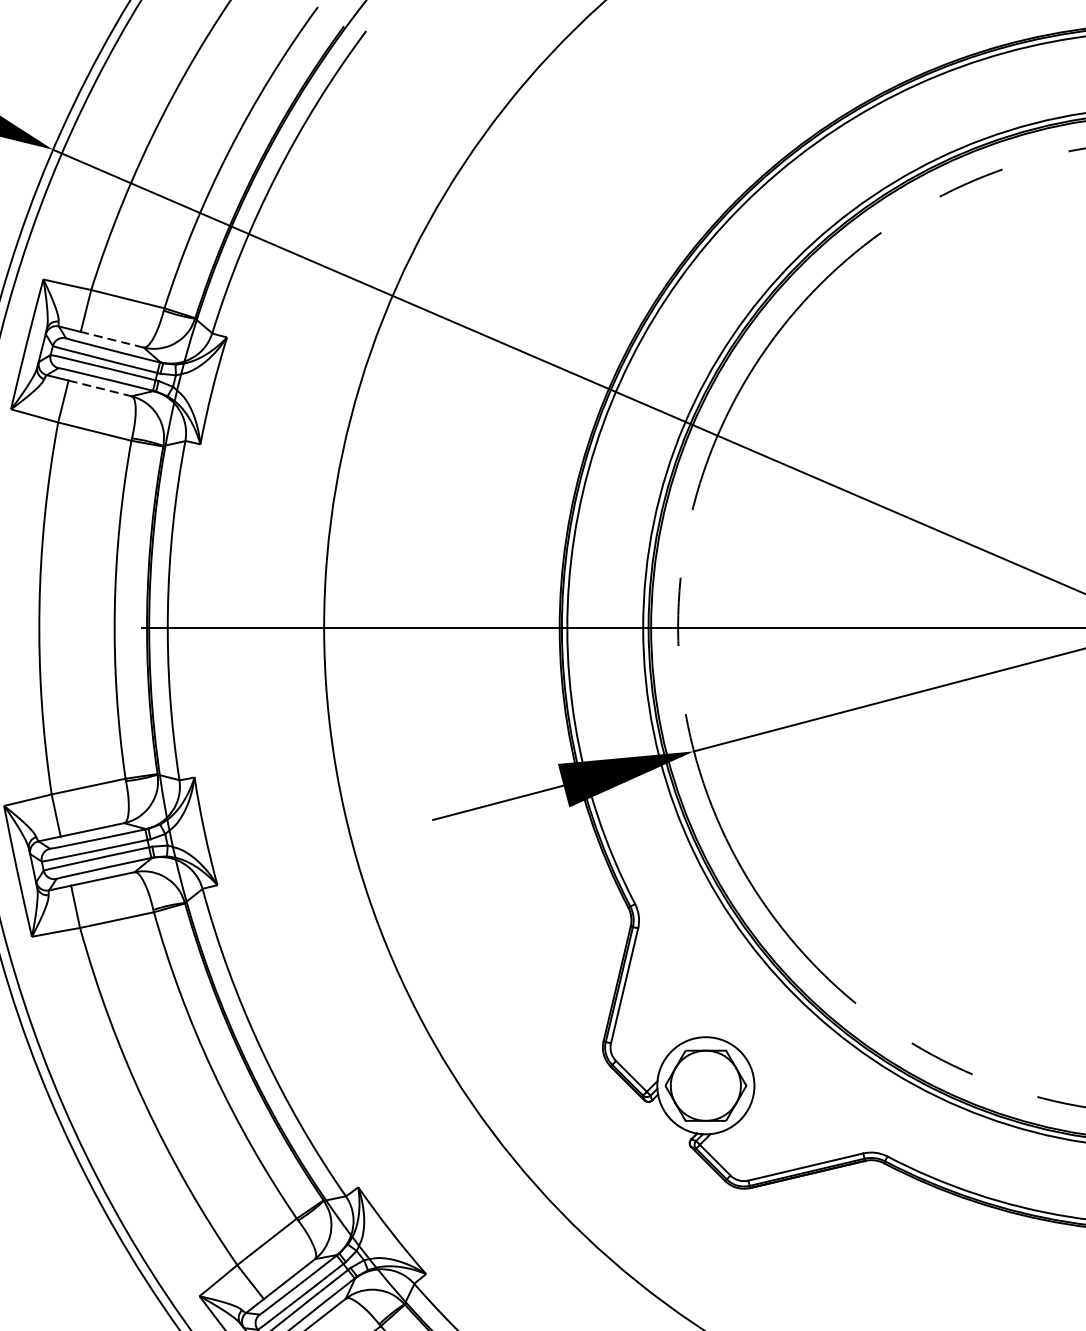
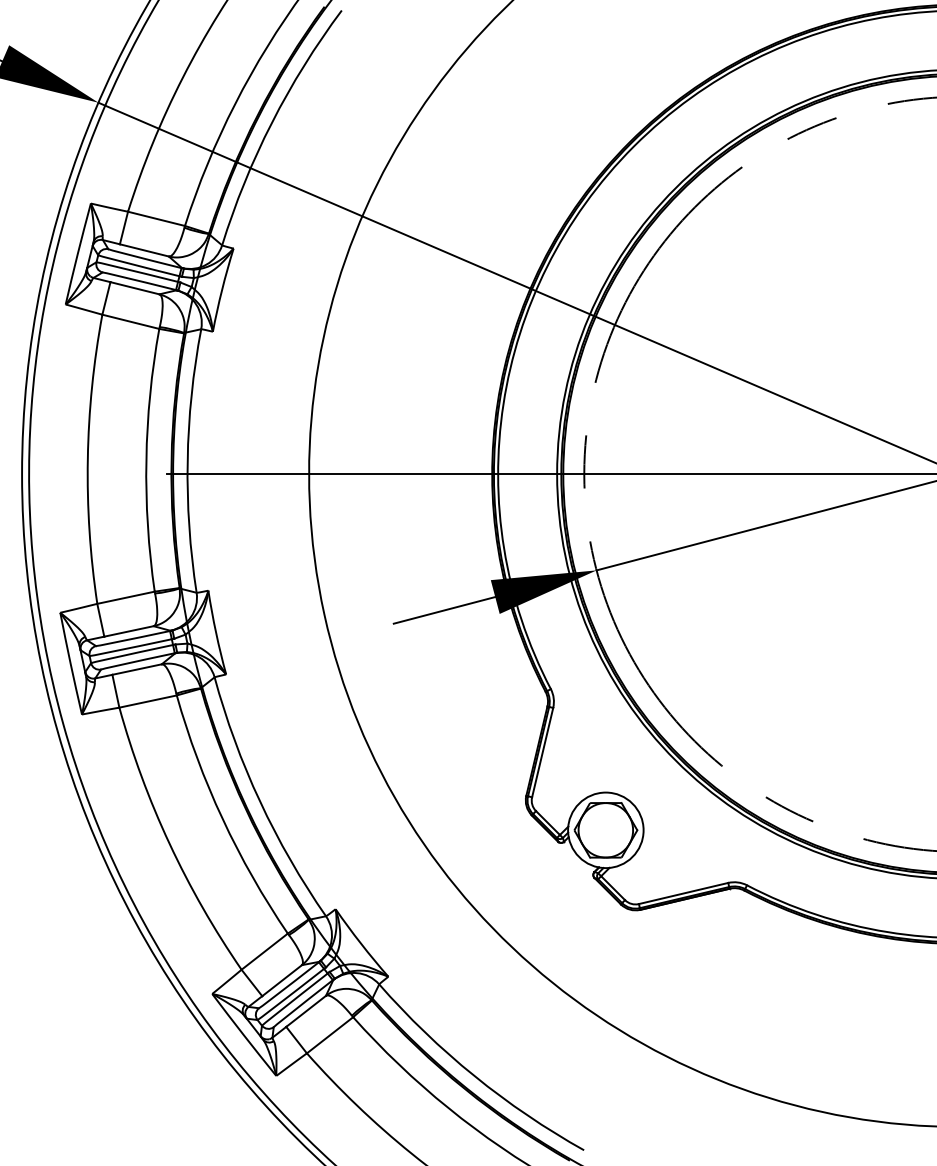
line: (111, 339) -> (143, 250), dashed -> solid
line: (100, 388) -> (135, 288), dashed -> solid

